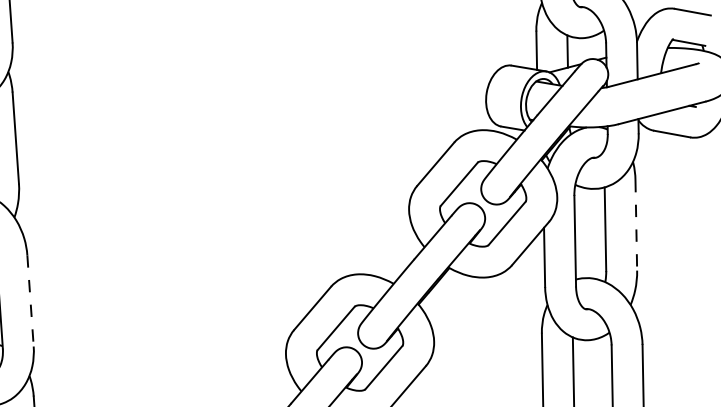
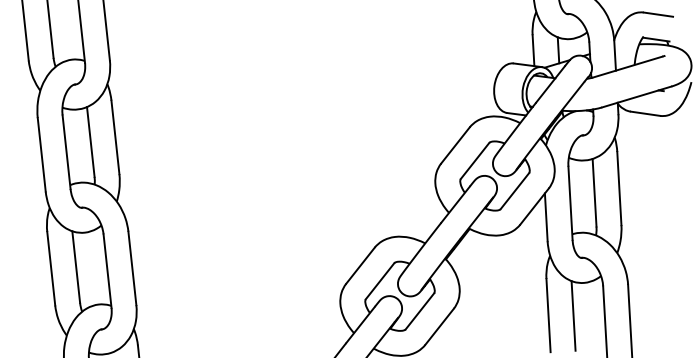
line: (636, 225) -> (619, 188), dashed -> solid
line: (30, 300) -> (132, 268), dashed -> solid

